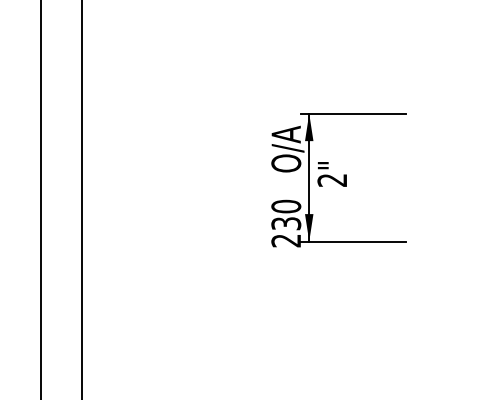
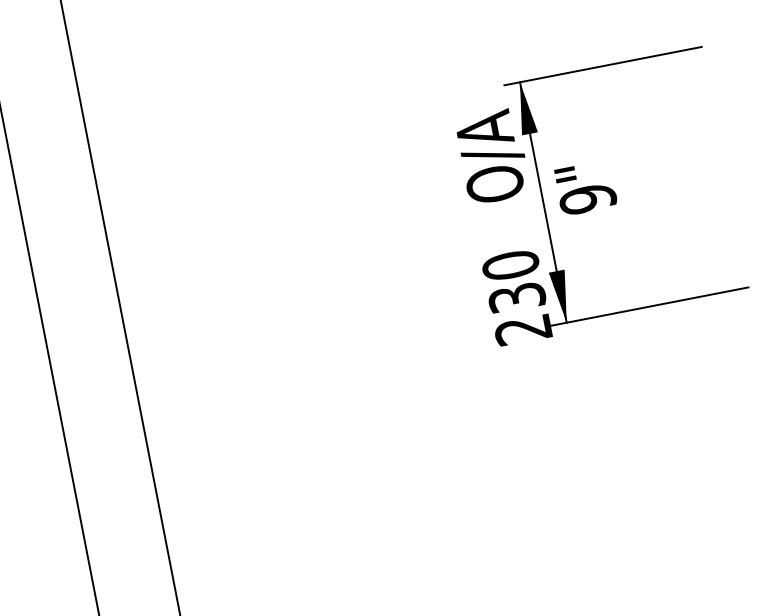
text: (332, 180) -> (588, 199), 2" -> 9"

